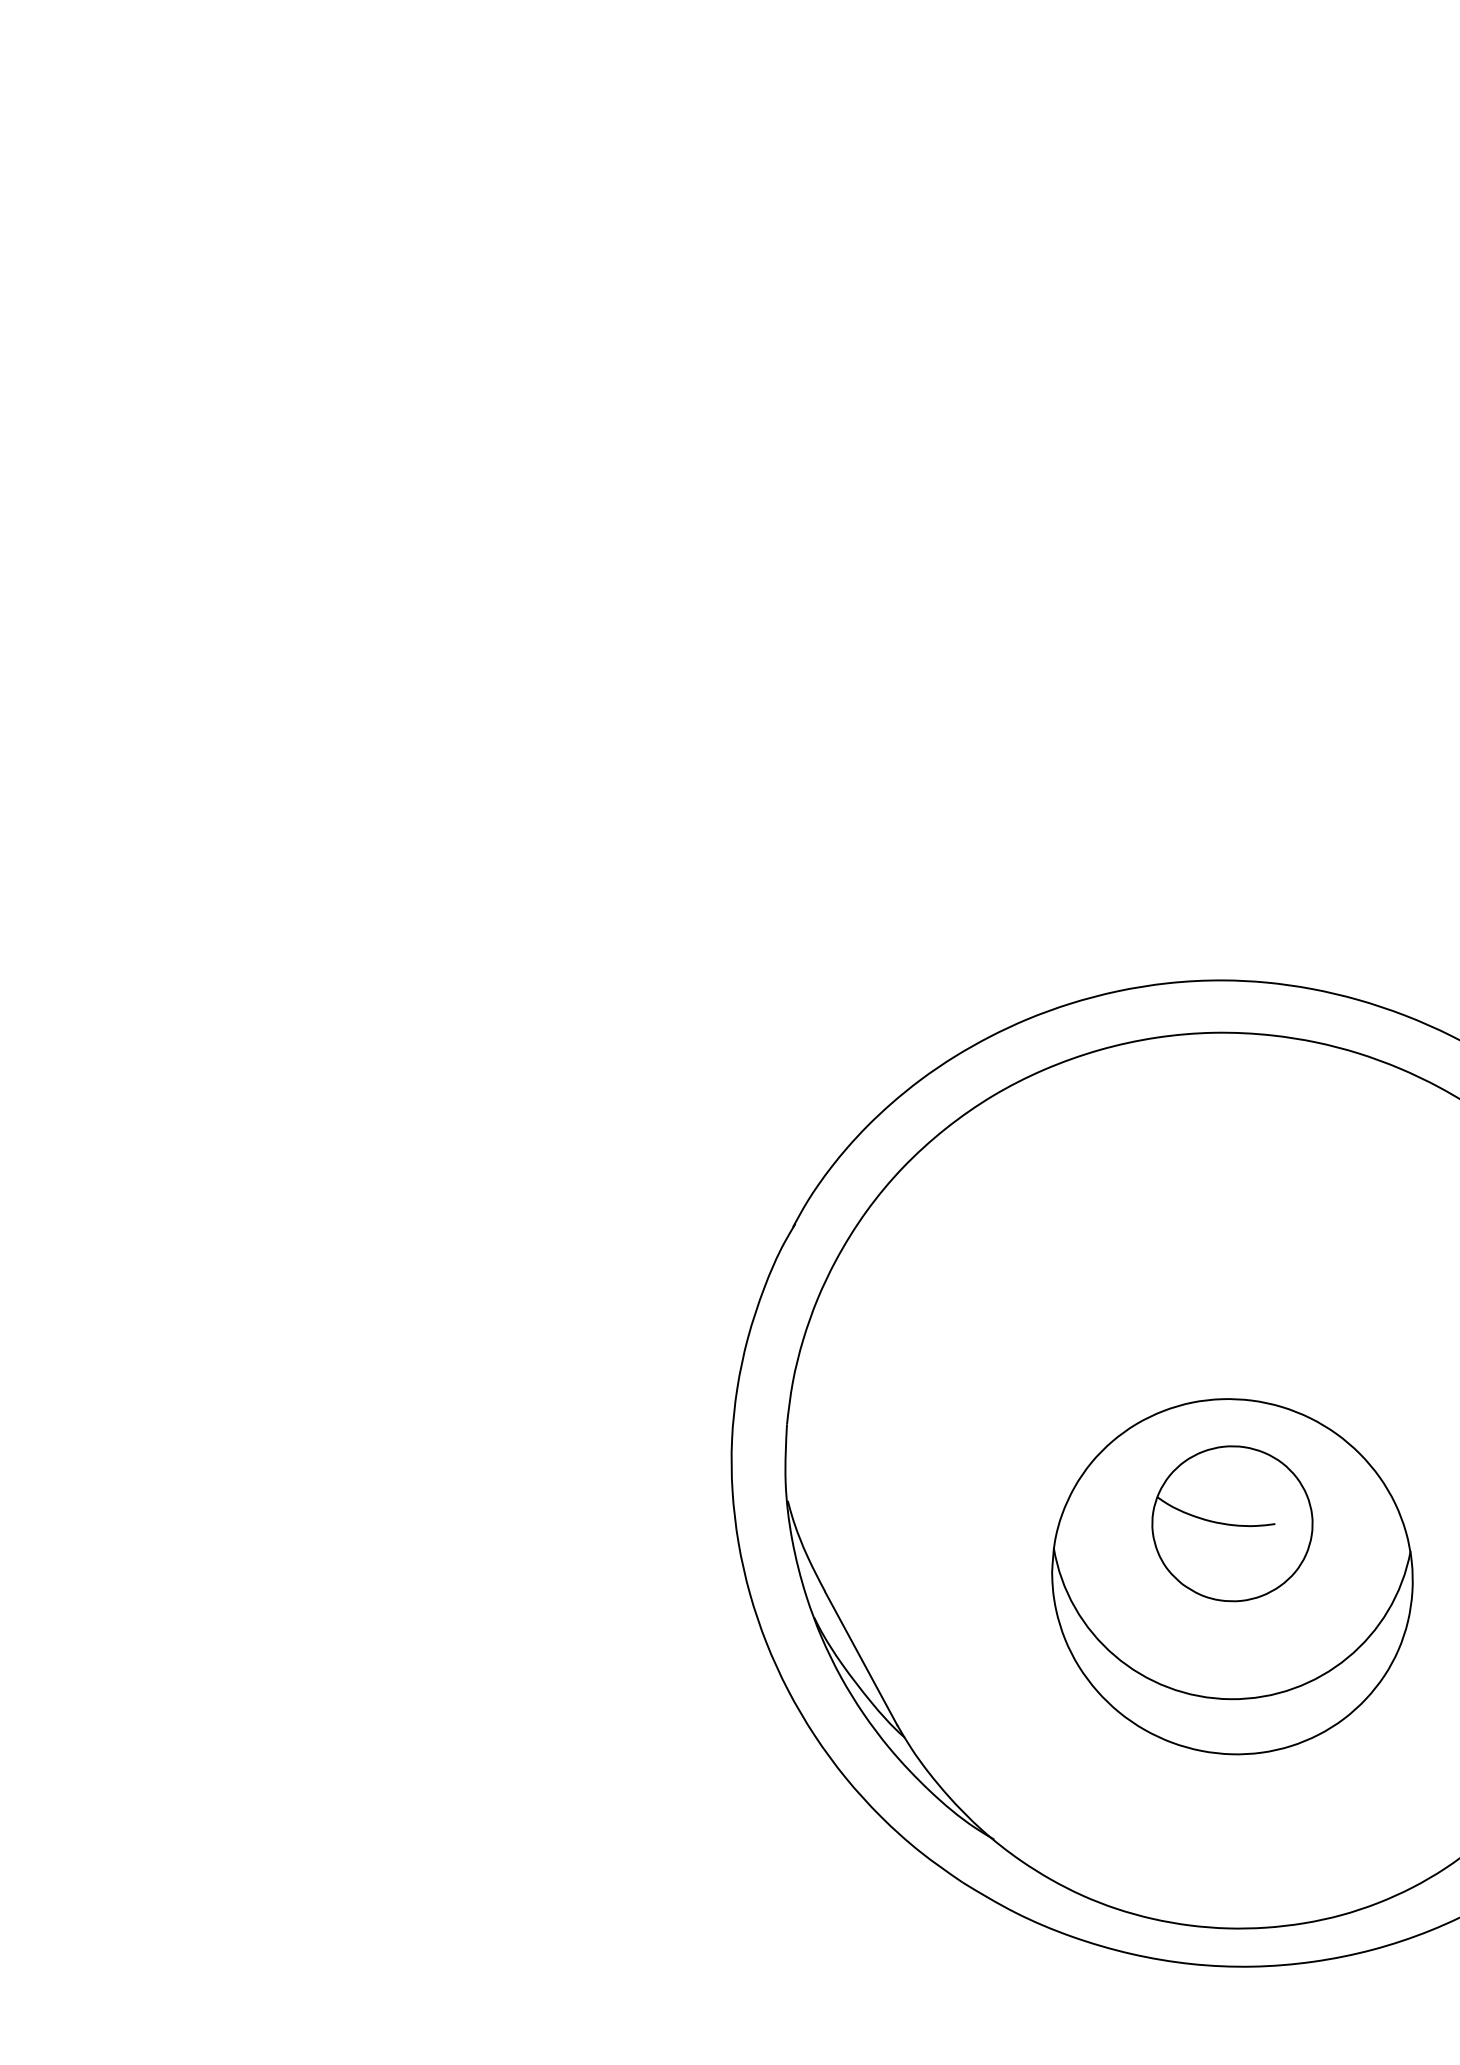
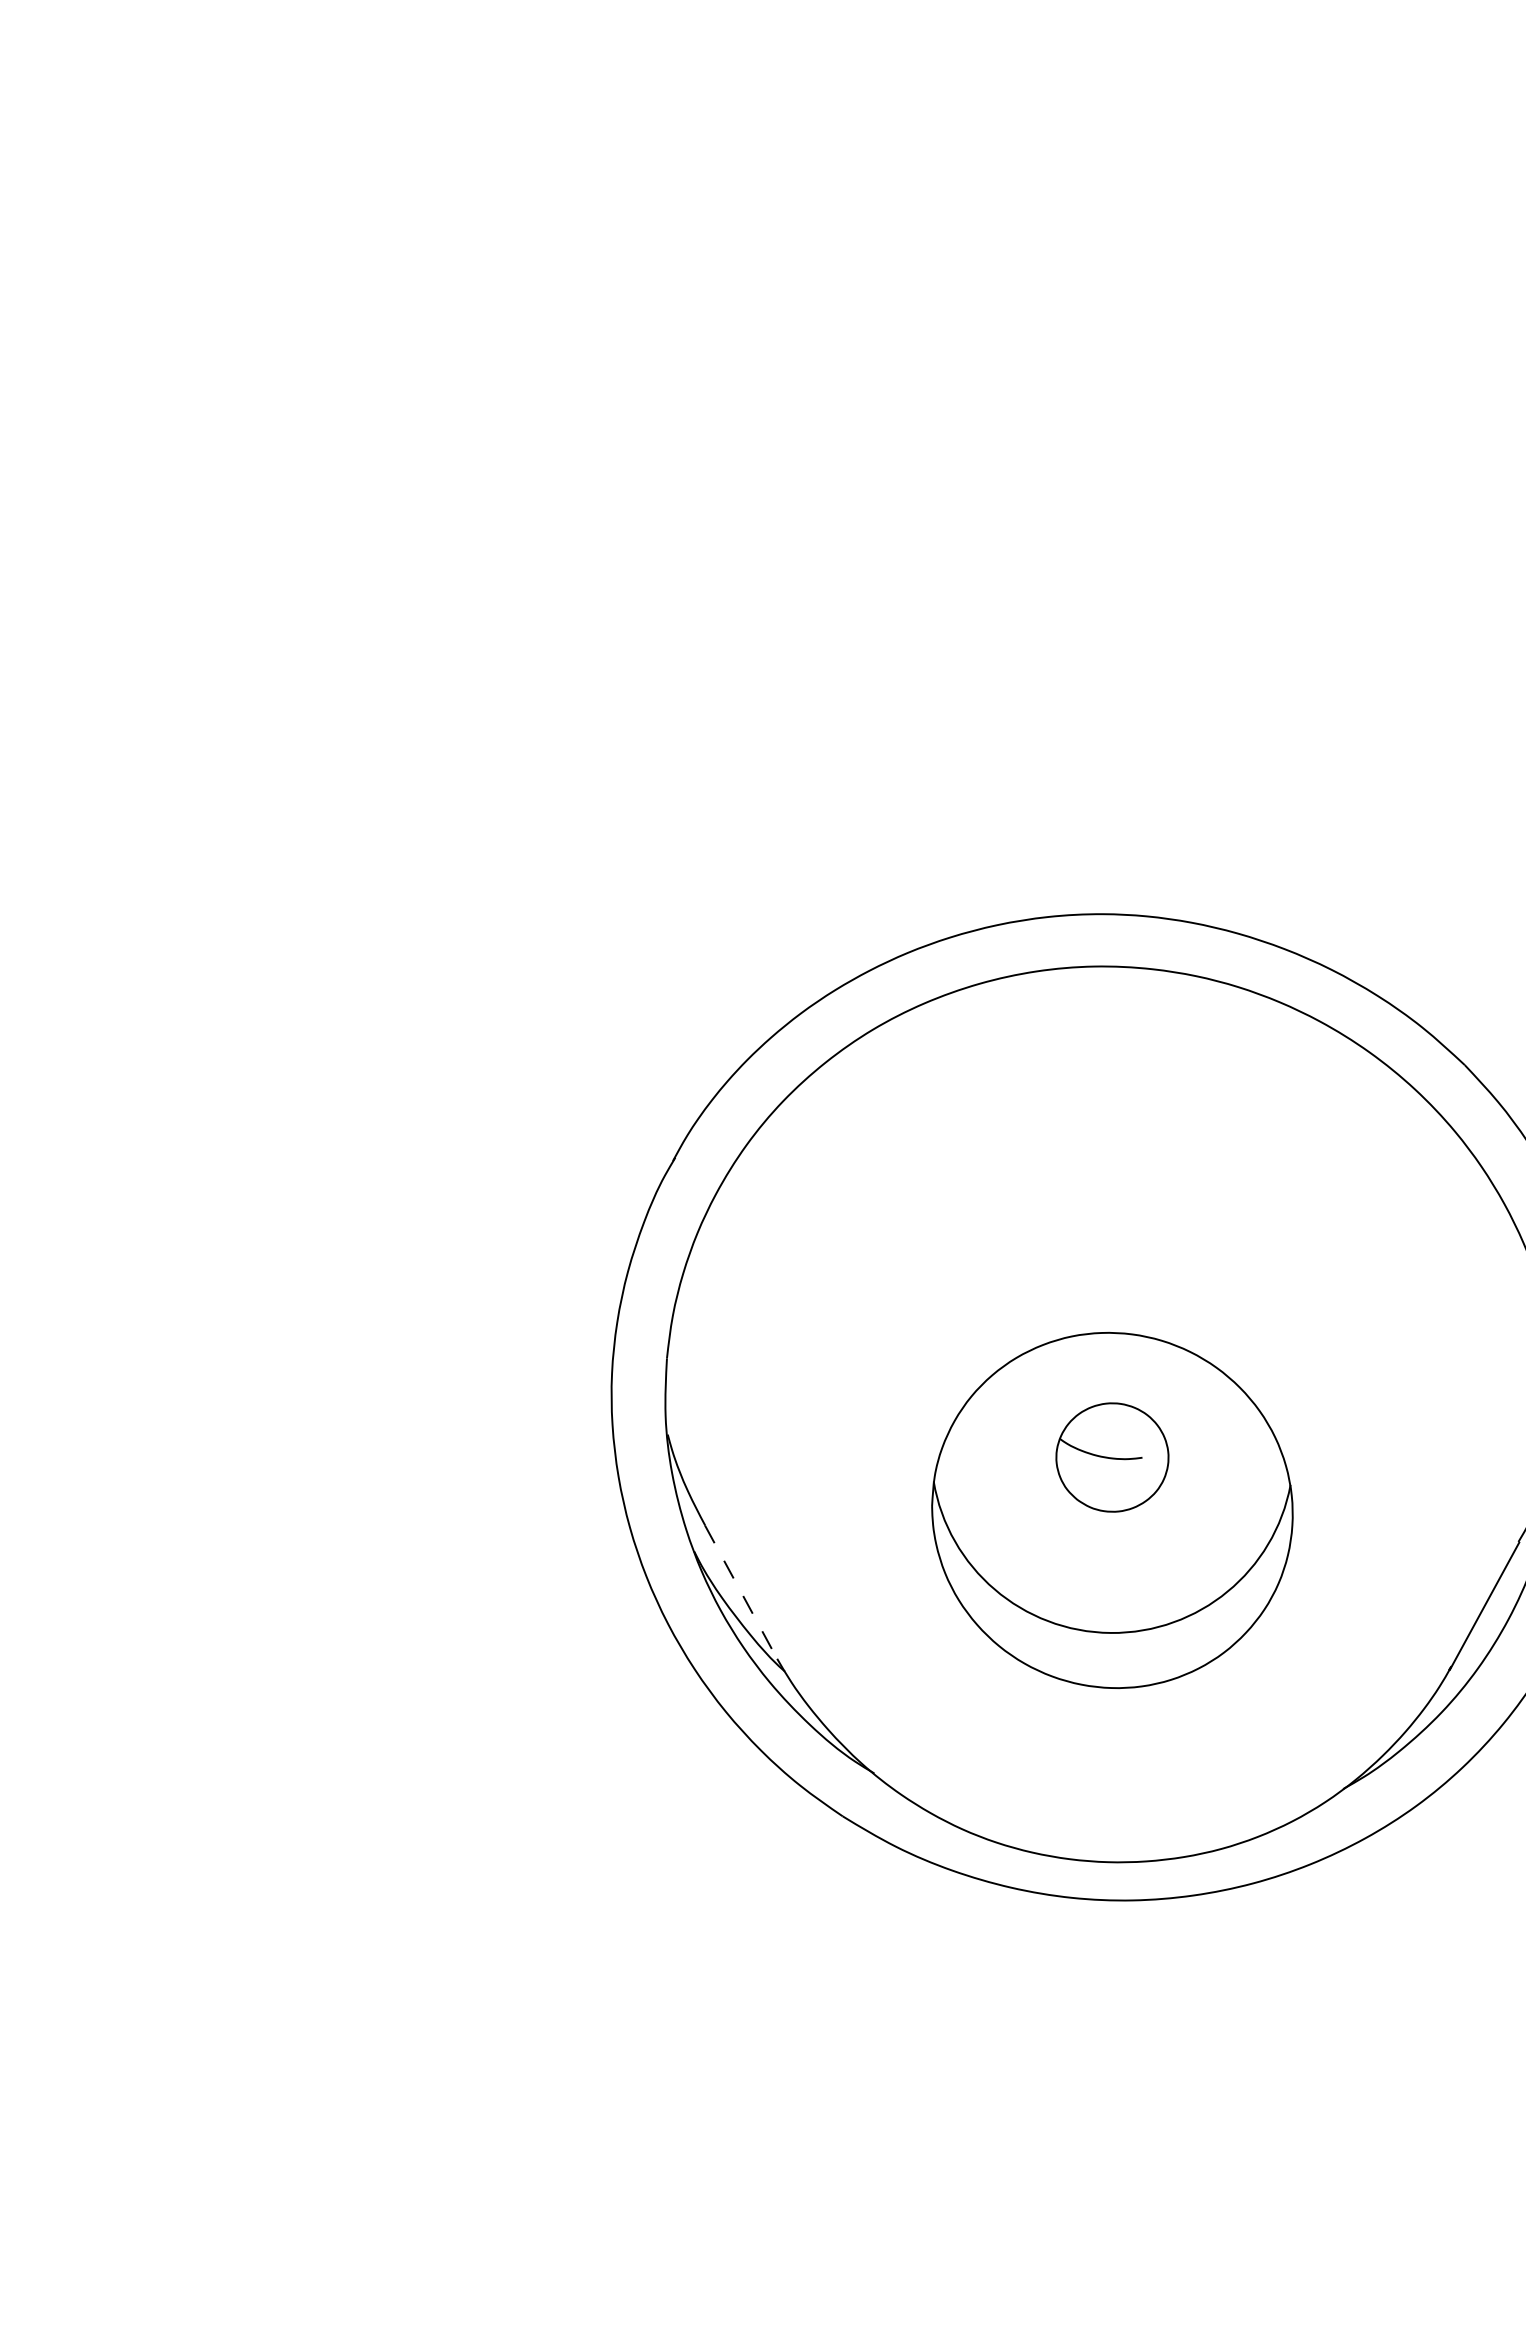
part: (1232, 1523) -> (1112, 1457), size x0.7
line: (861, 1658) -> (741, 1592), solid -> dashed

